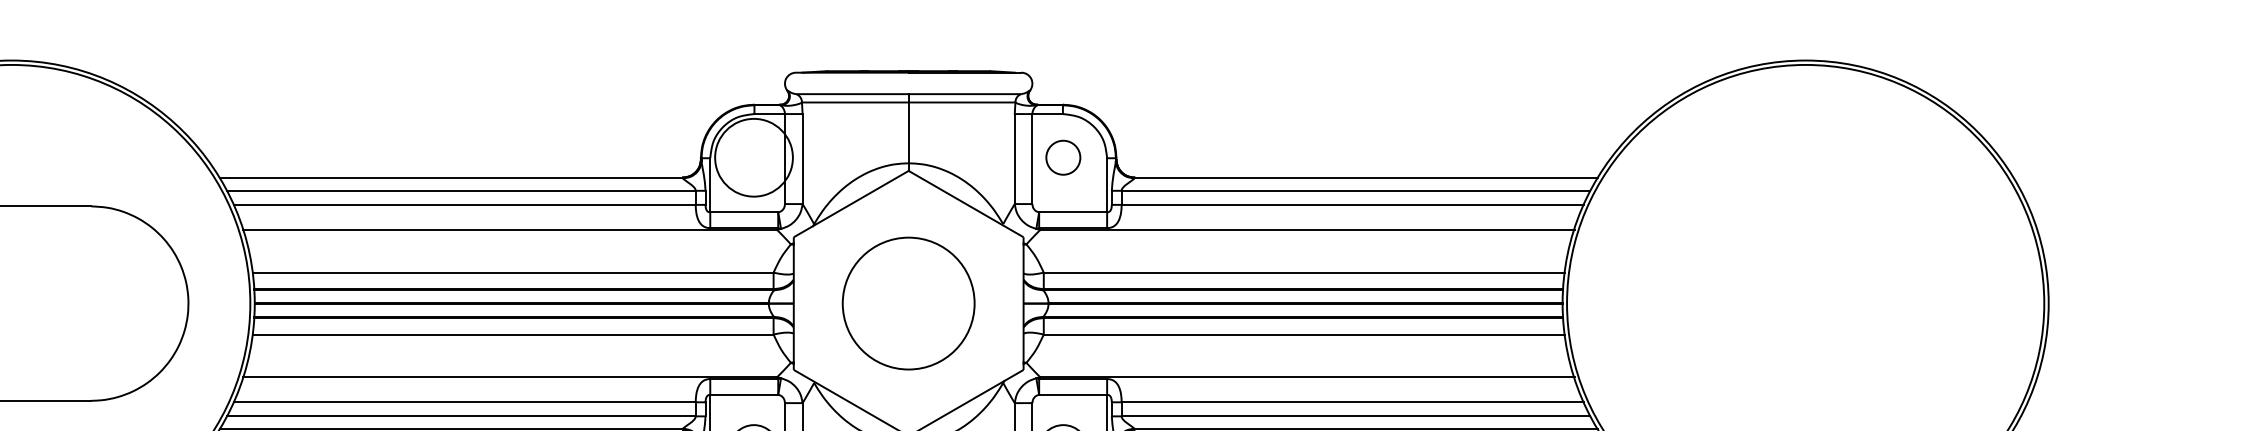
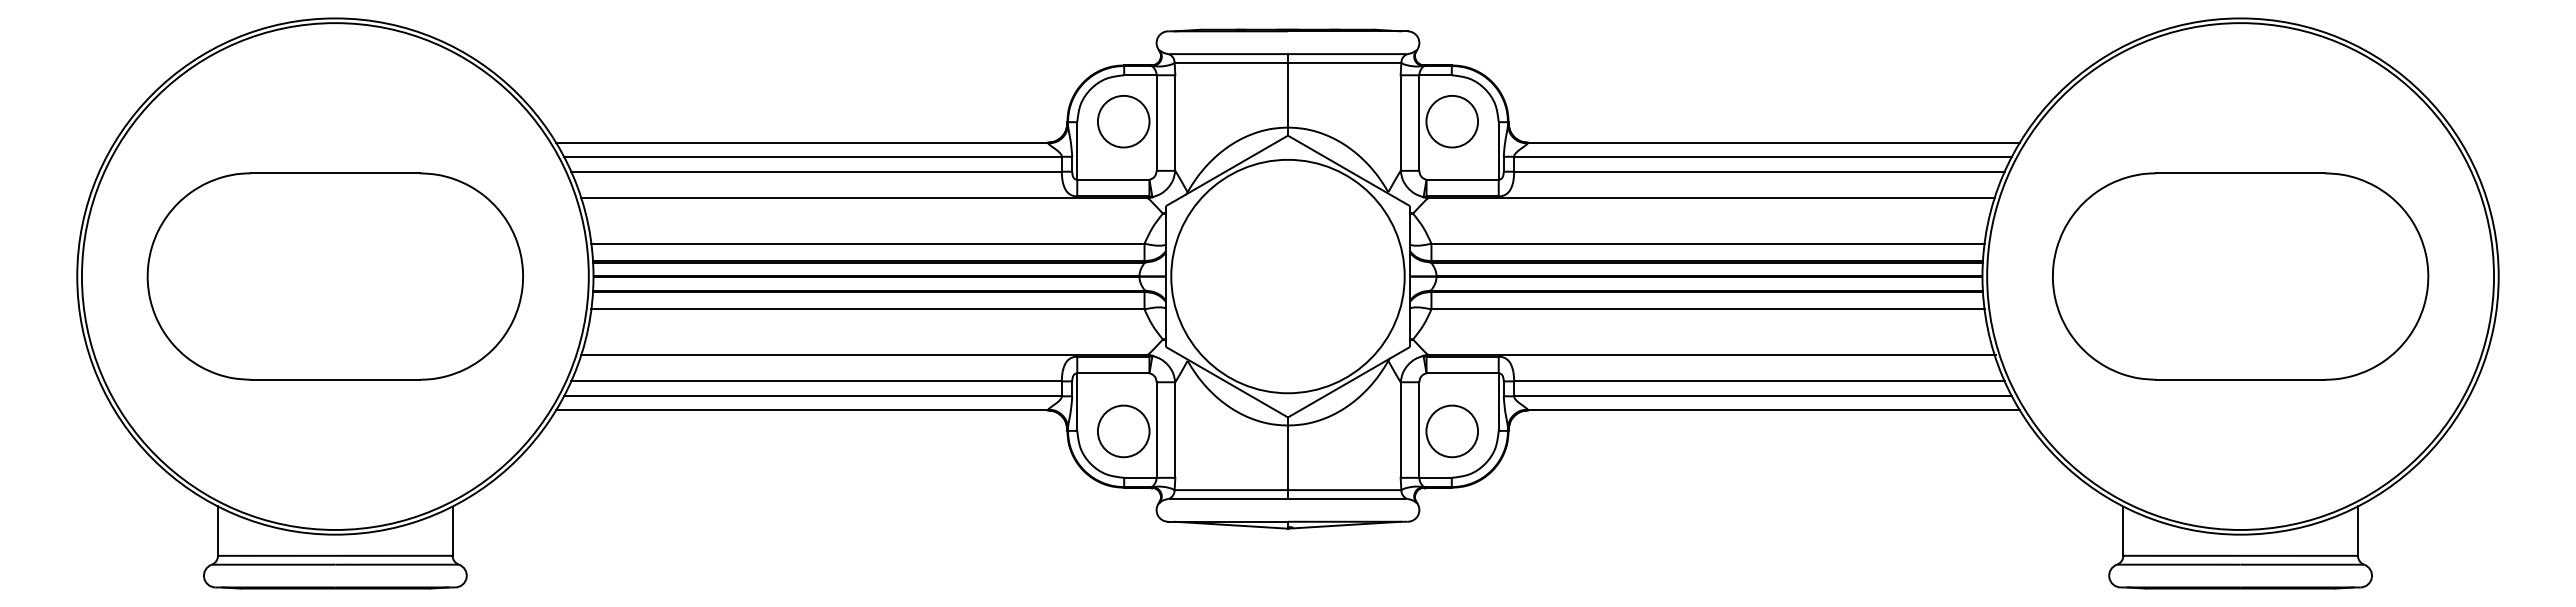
circle: (753, 157) -> (1123, 121), size x0.62
circle: (1063, 157) -> (1452, 121), size x1.43
circle: (908, 303) -> (1287, 276), size x1.67
part: (1805, 303) -> (2240, 276), added

